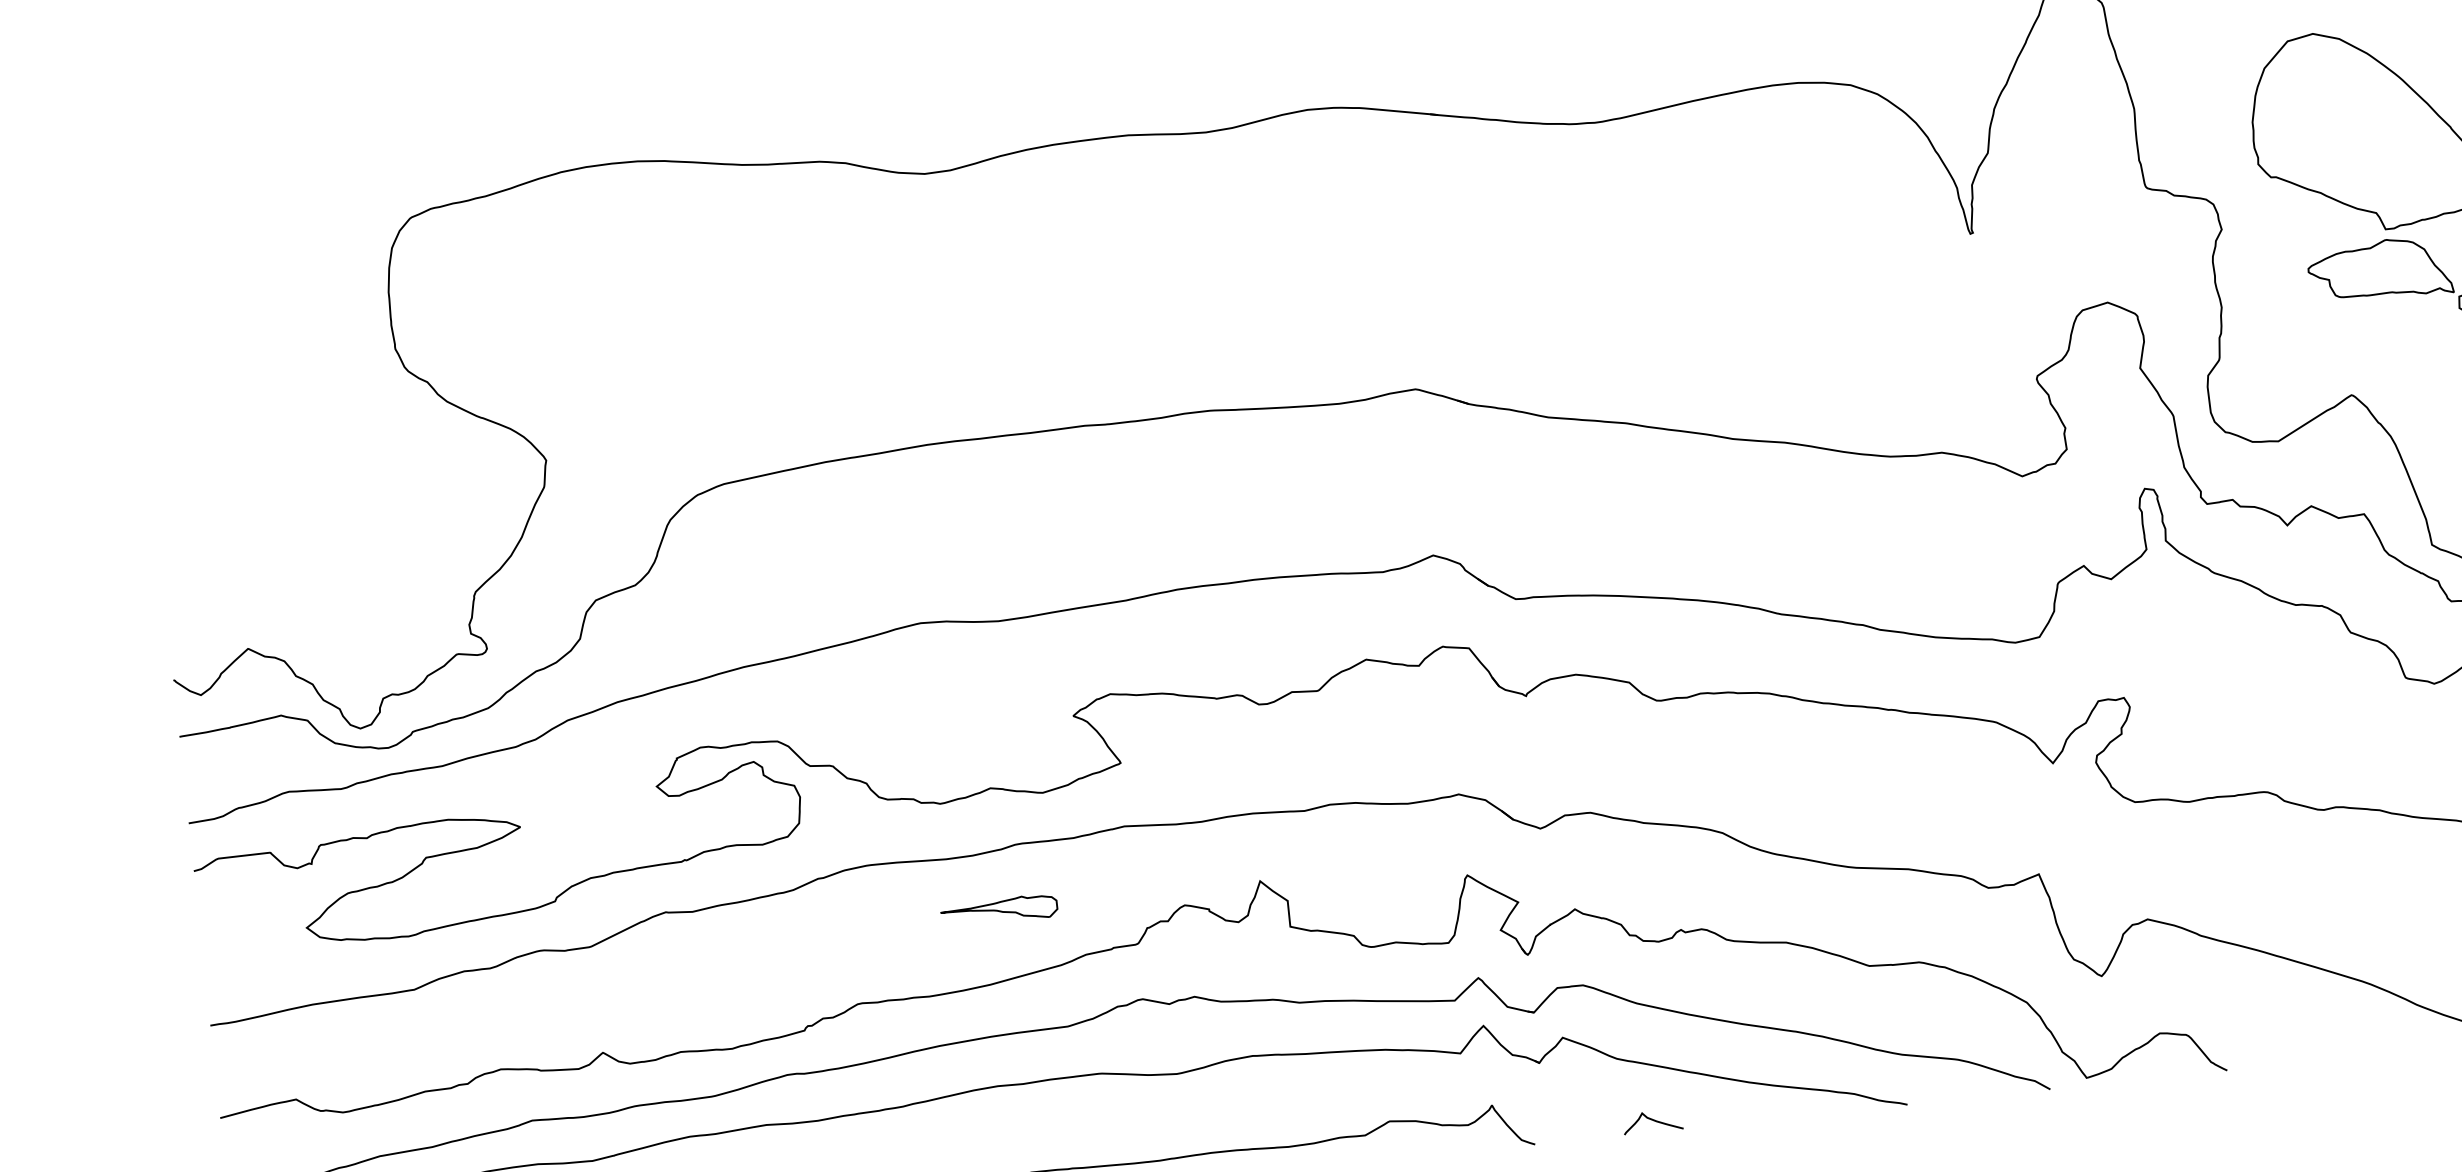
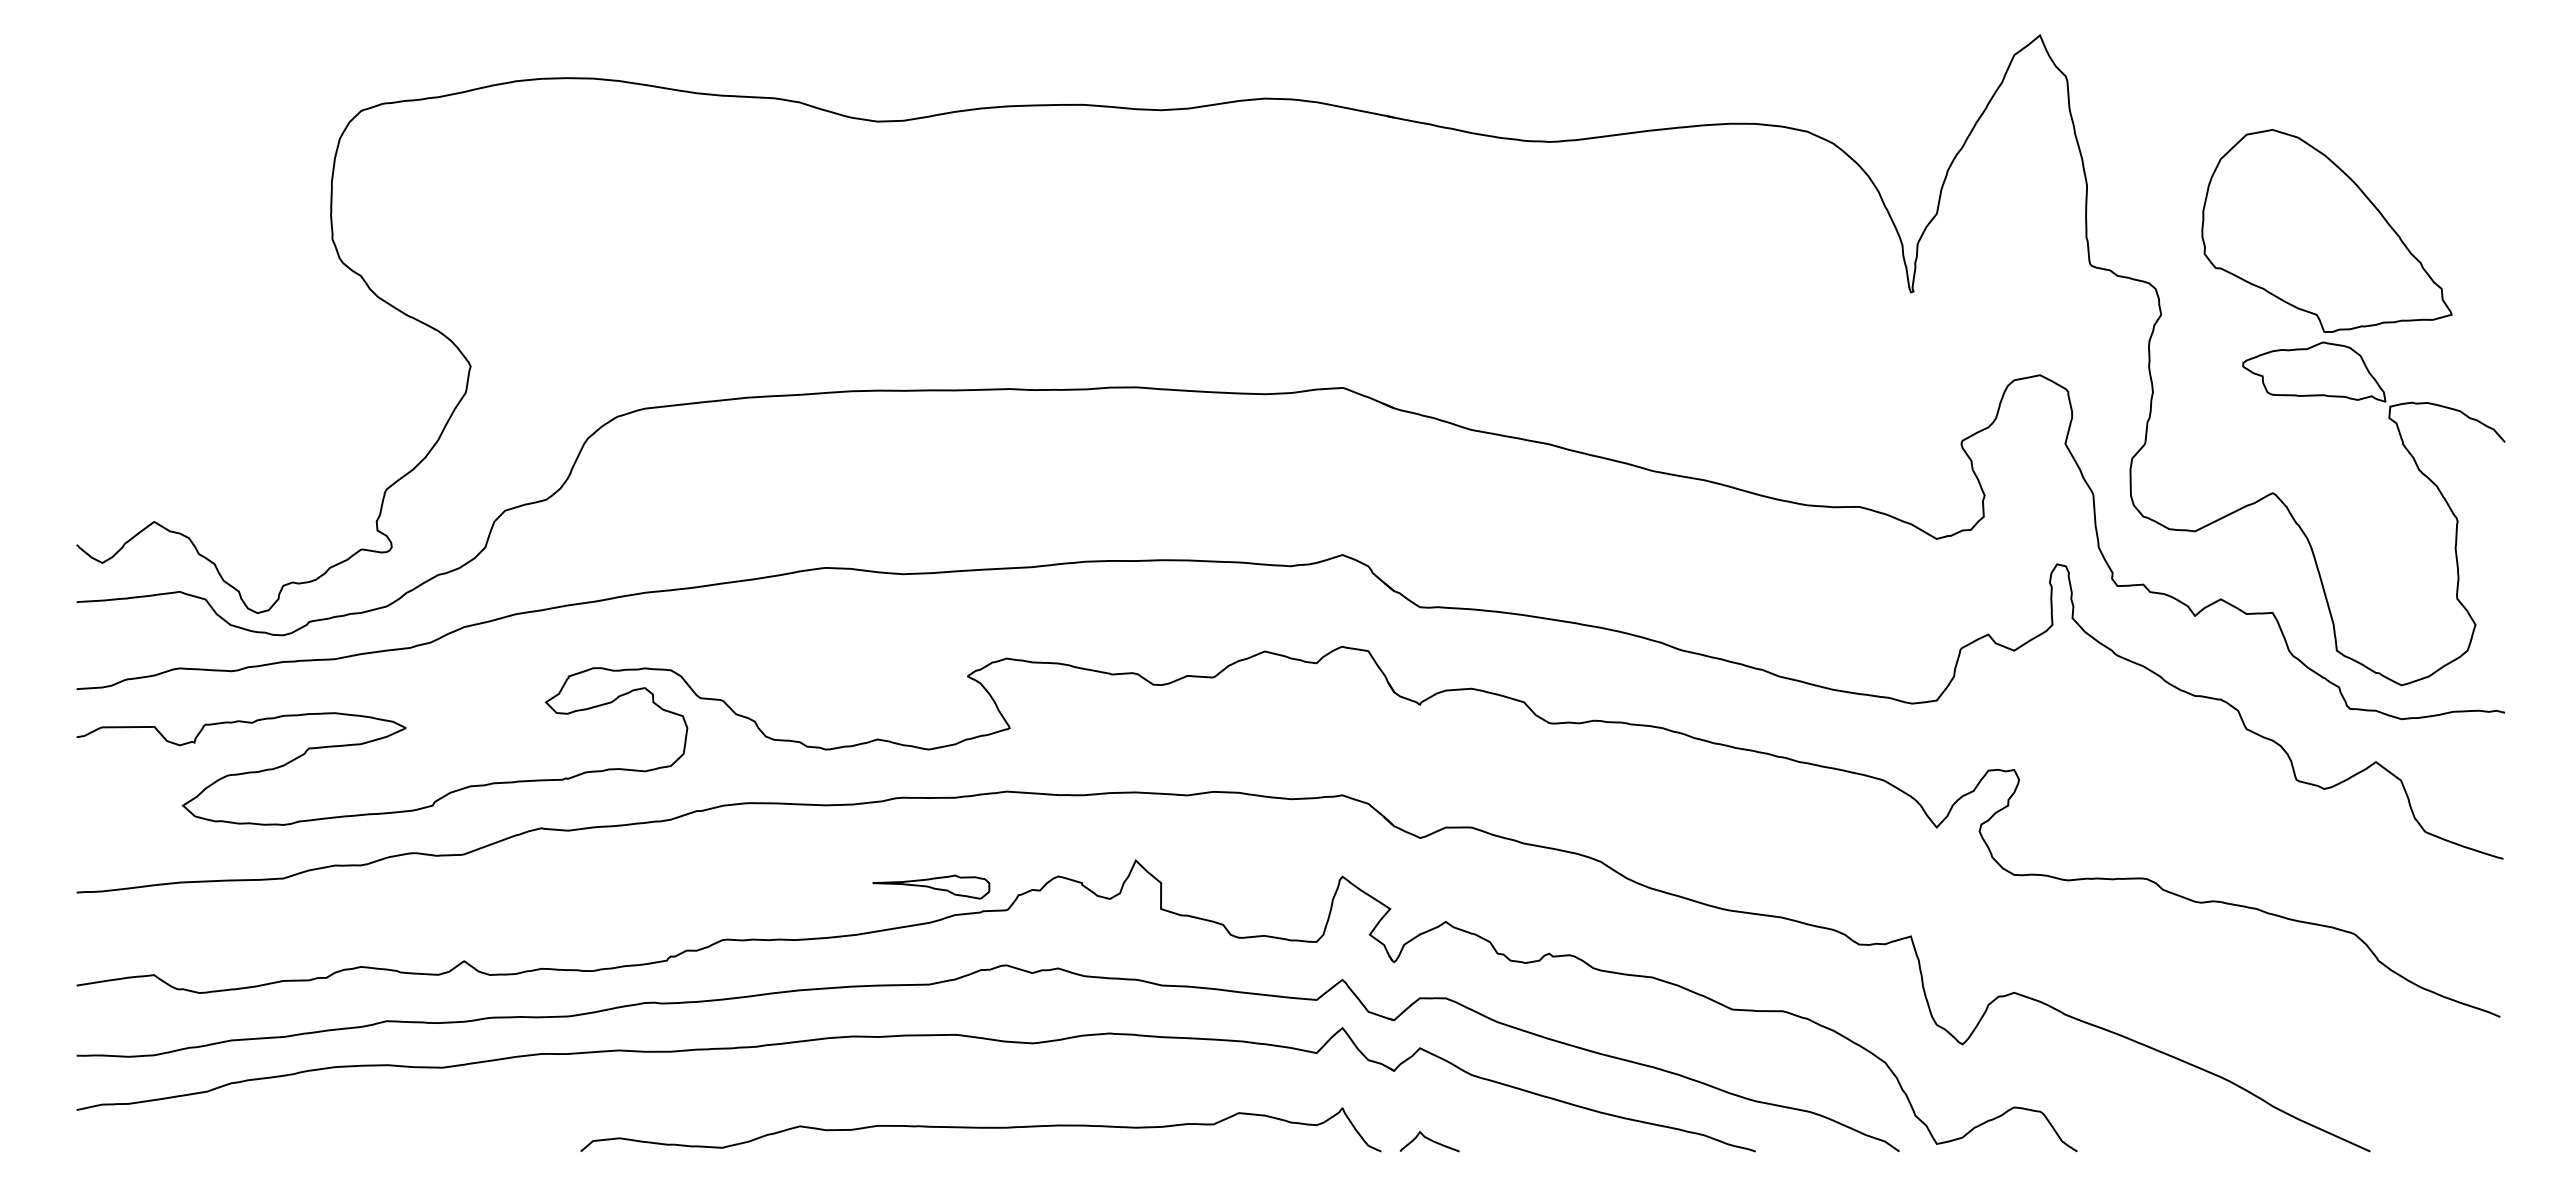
part: (999, 910) -> (931, 886), moved
curve: (1652, 1120) -> (1429, 1140), moved

